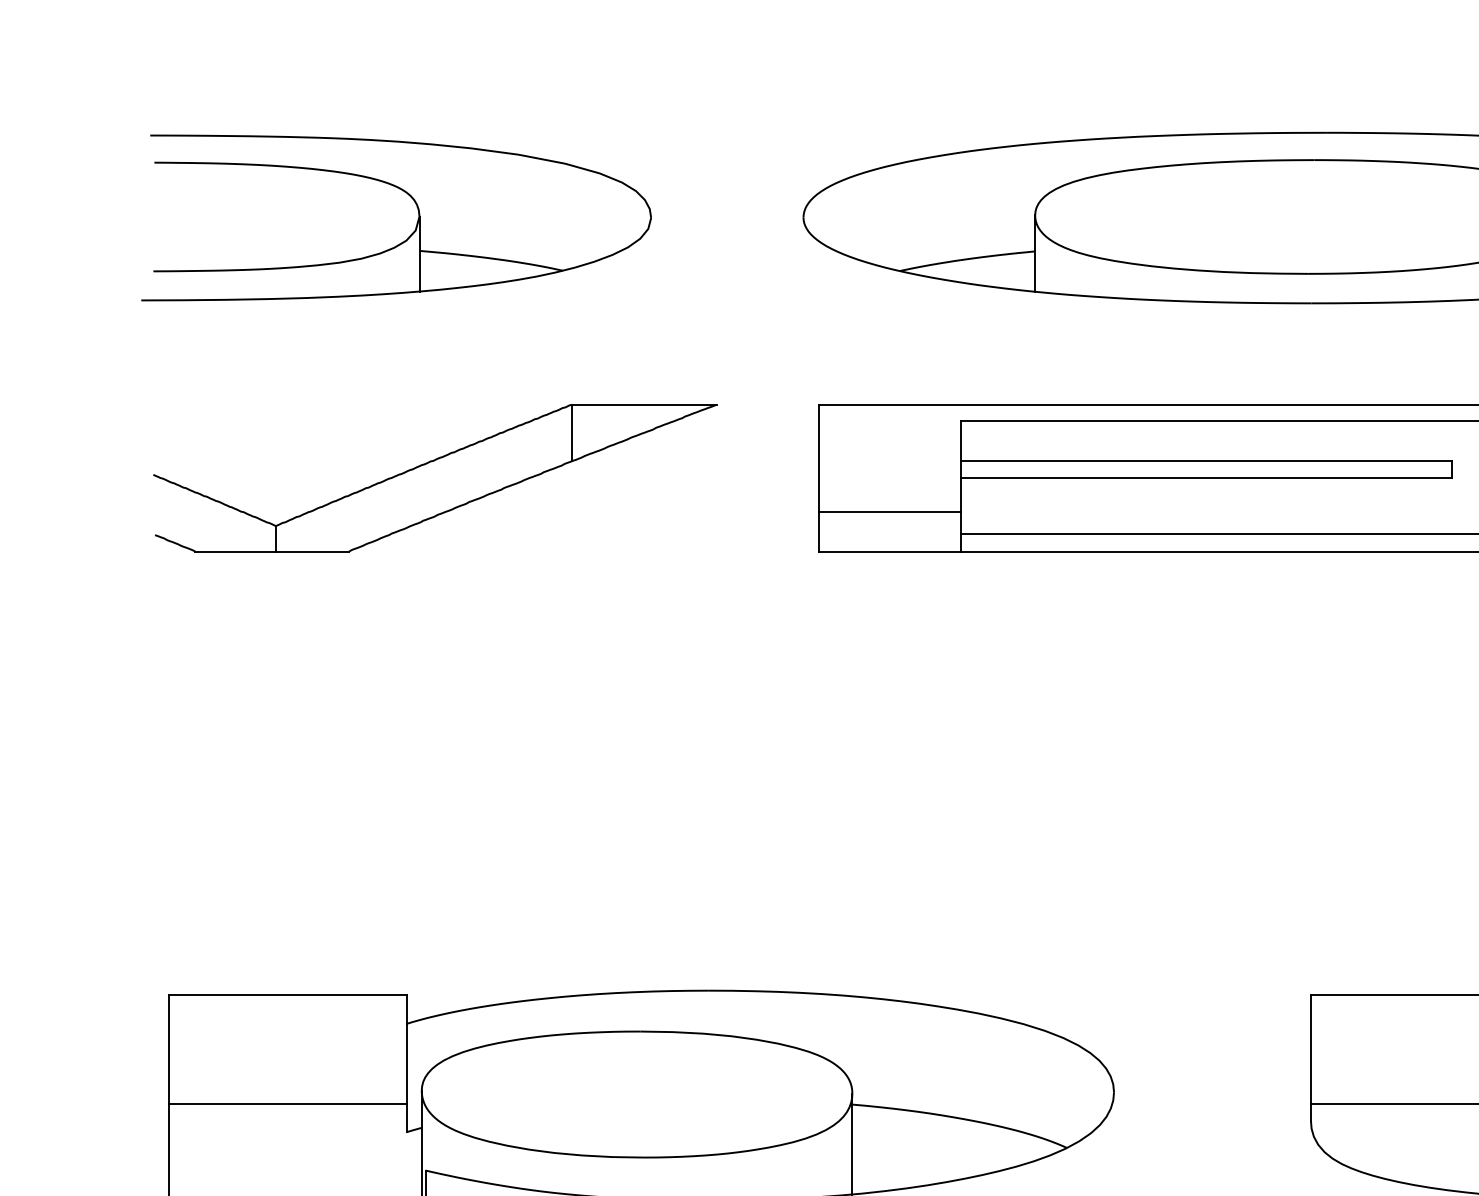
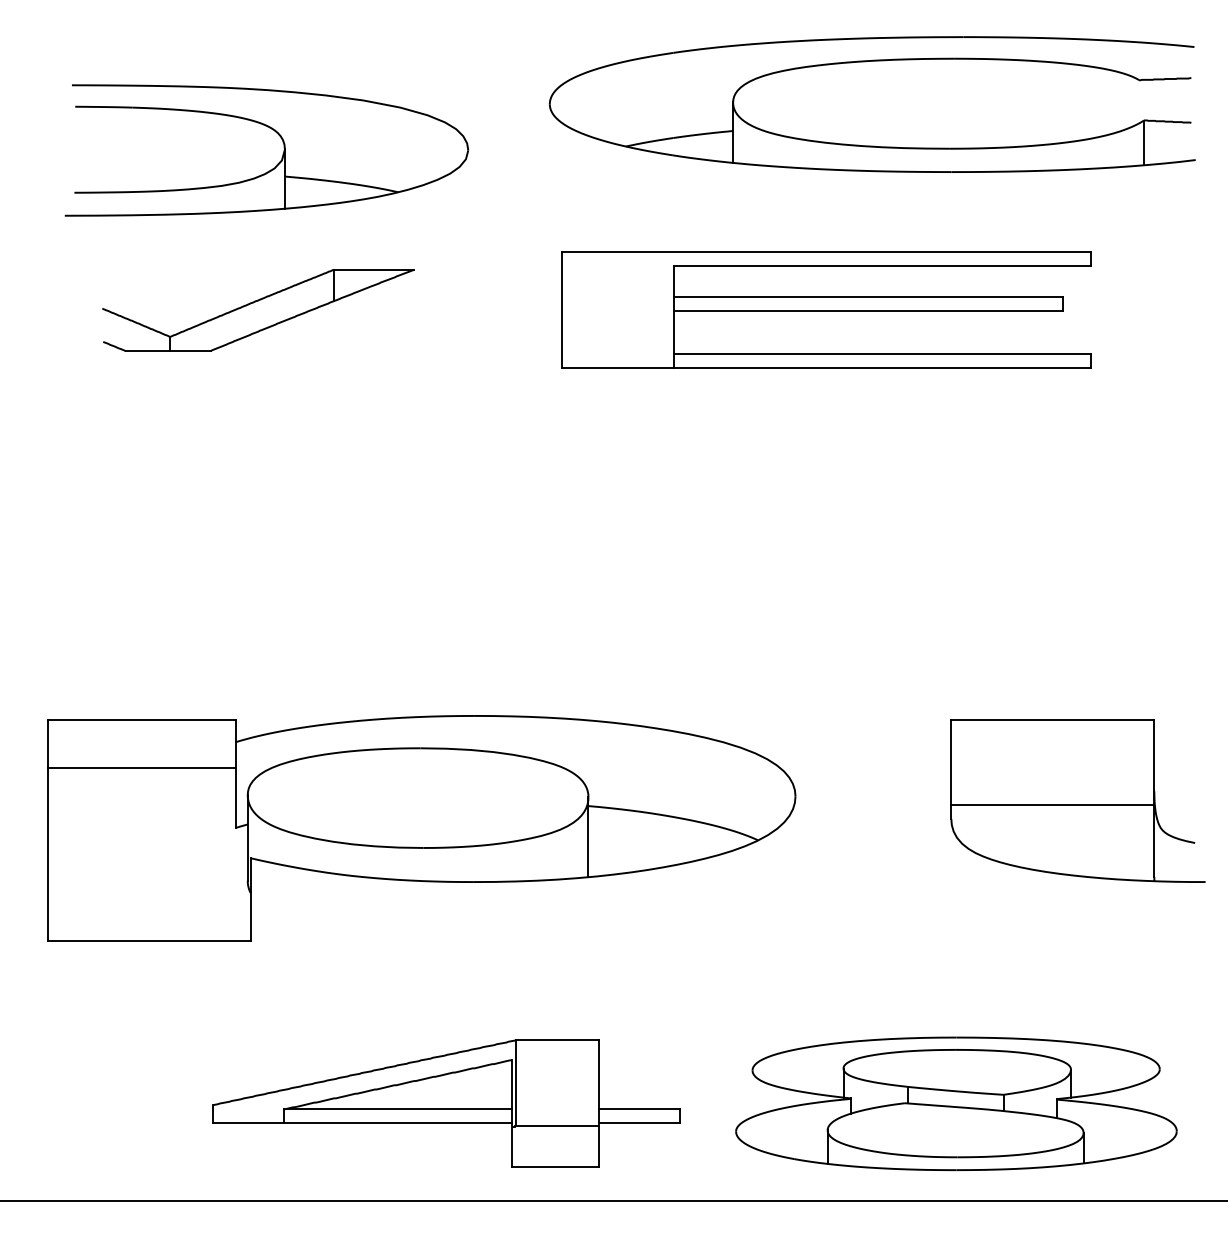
part: (416, 221) -> (282, 153), moved
part: (435, 478) -> (258, 310), size x0.7
line: (890, 512) -> (618, 337), removed
line: (287, 1103) -> (141, 768), moved

